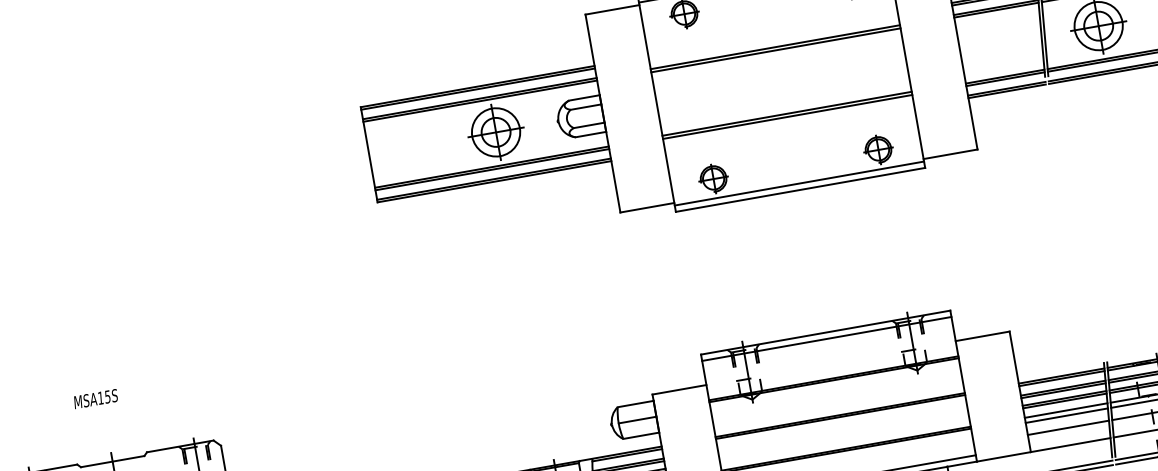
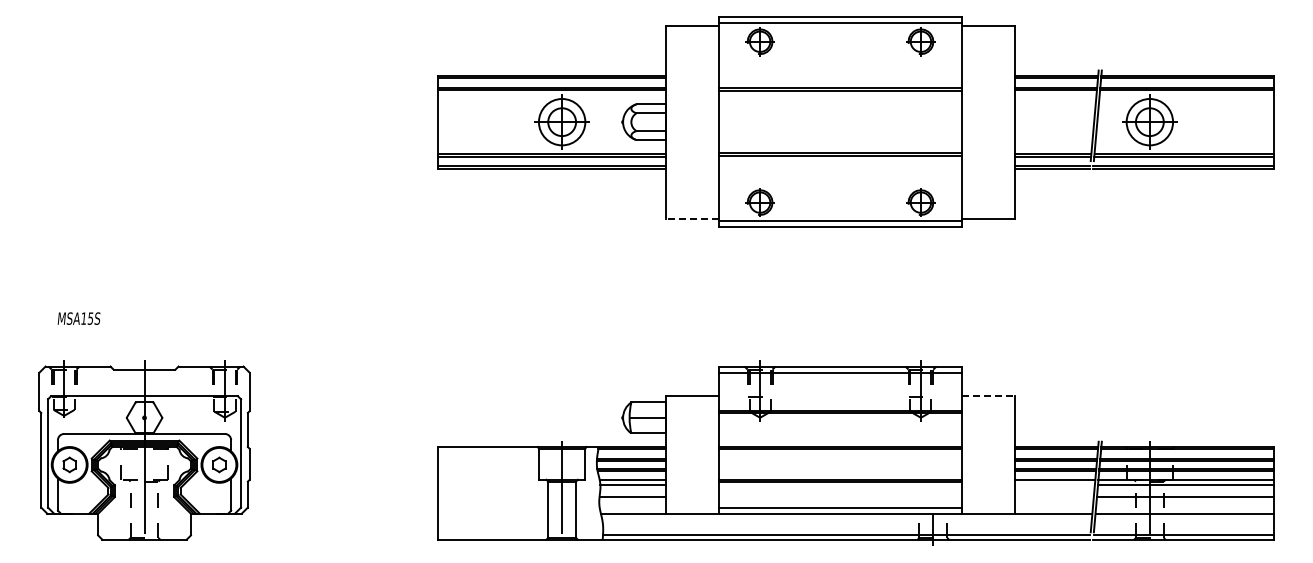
line: (647, 207) -> (692, 218), solid -> dashed
line: (982, 336) -> (988, 396), solid -> dashed
text: (95, 398) -> (78, 318), moved
line: (1066, 415) -> (1054, 485), removed
line: (1067, 428) -> (1053, 497), removed

